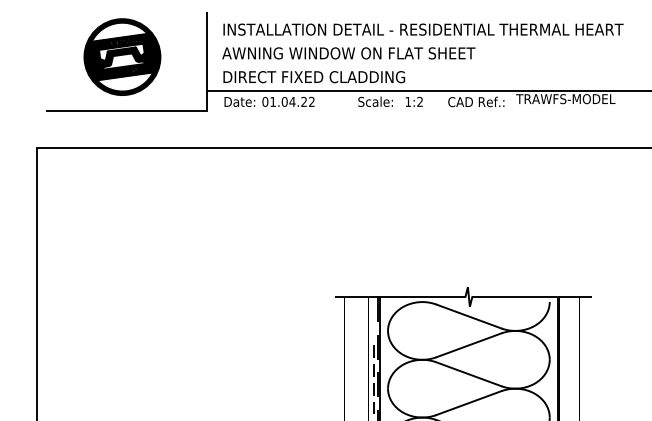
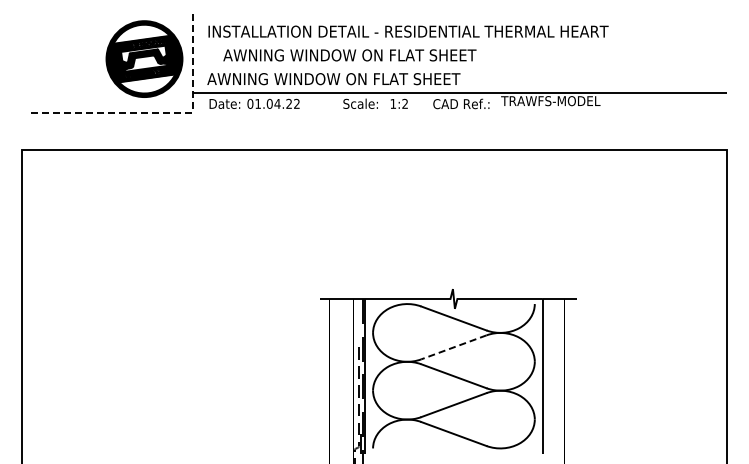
text: (348, 53) -> (349, 55), moved
part: (122, 56) -> (144, 58), moved
text: (348, 77) -> (333, 79), DIRECT FIXED CLADDING -> AWNING WINDOW ON FLAT SHEET
line: (176, 110) -> (161, 112), solid -> dashed
line: (468, 345) -> (453, 347), solid -> dashed

